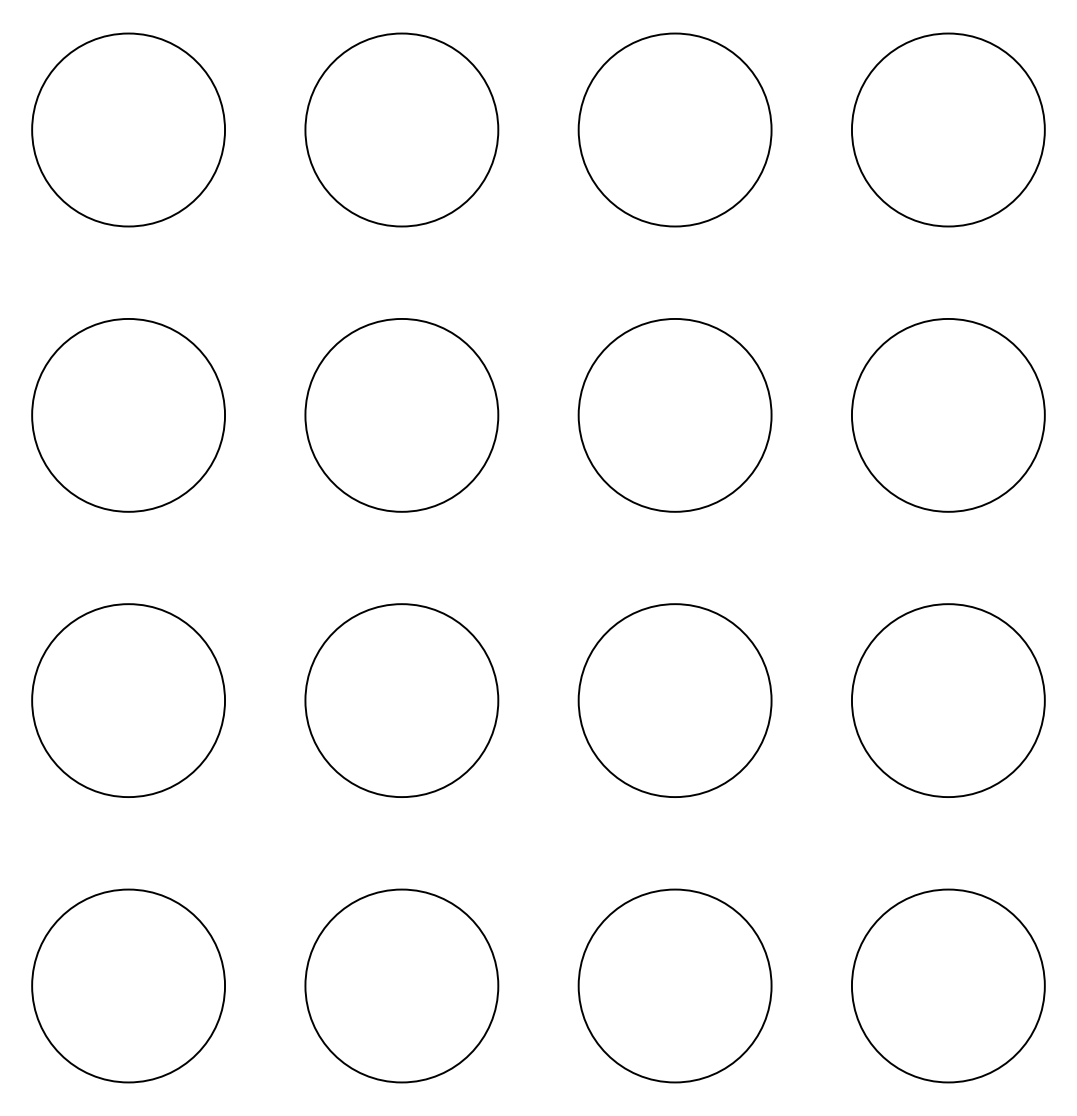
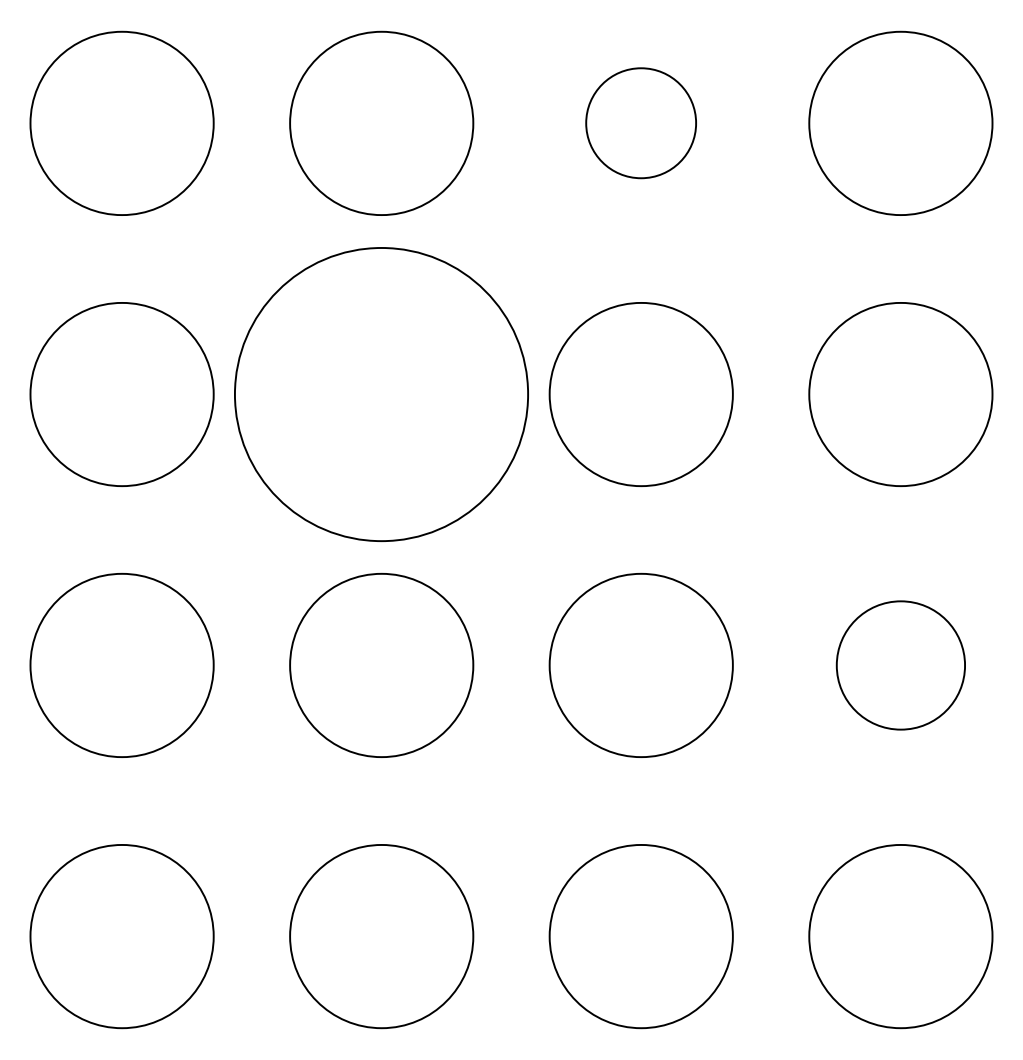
part: (674, 129) -> (640, 122), size x0.6
part: (401, 415) -> (381, 394), size x1.6
part: (948, 700) -> (900, 665), size x0.7

